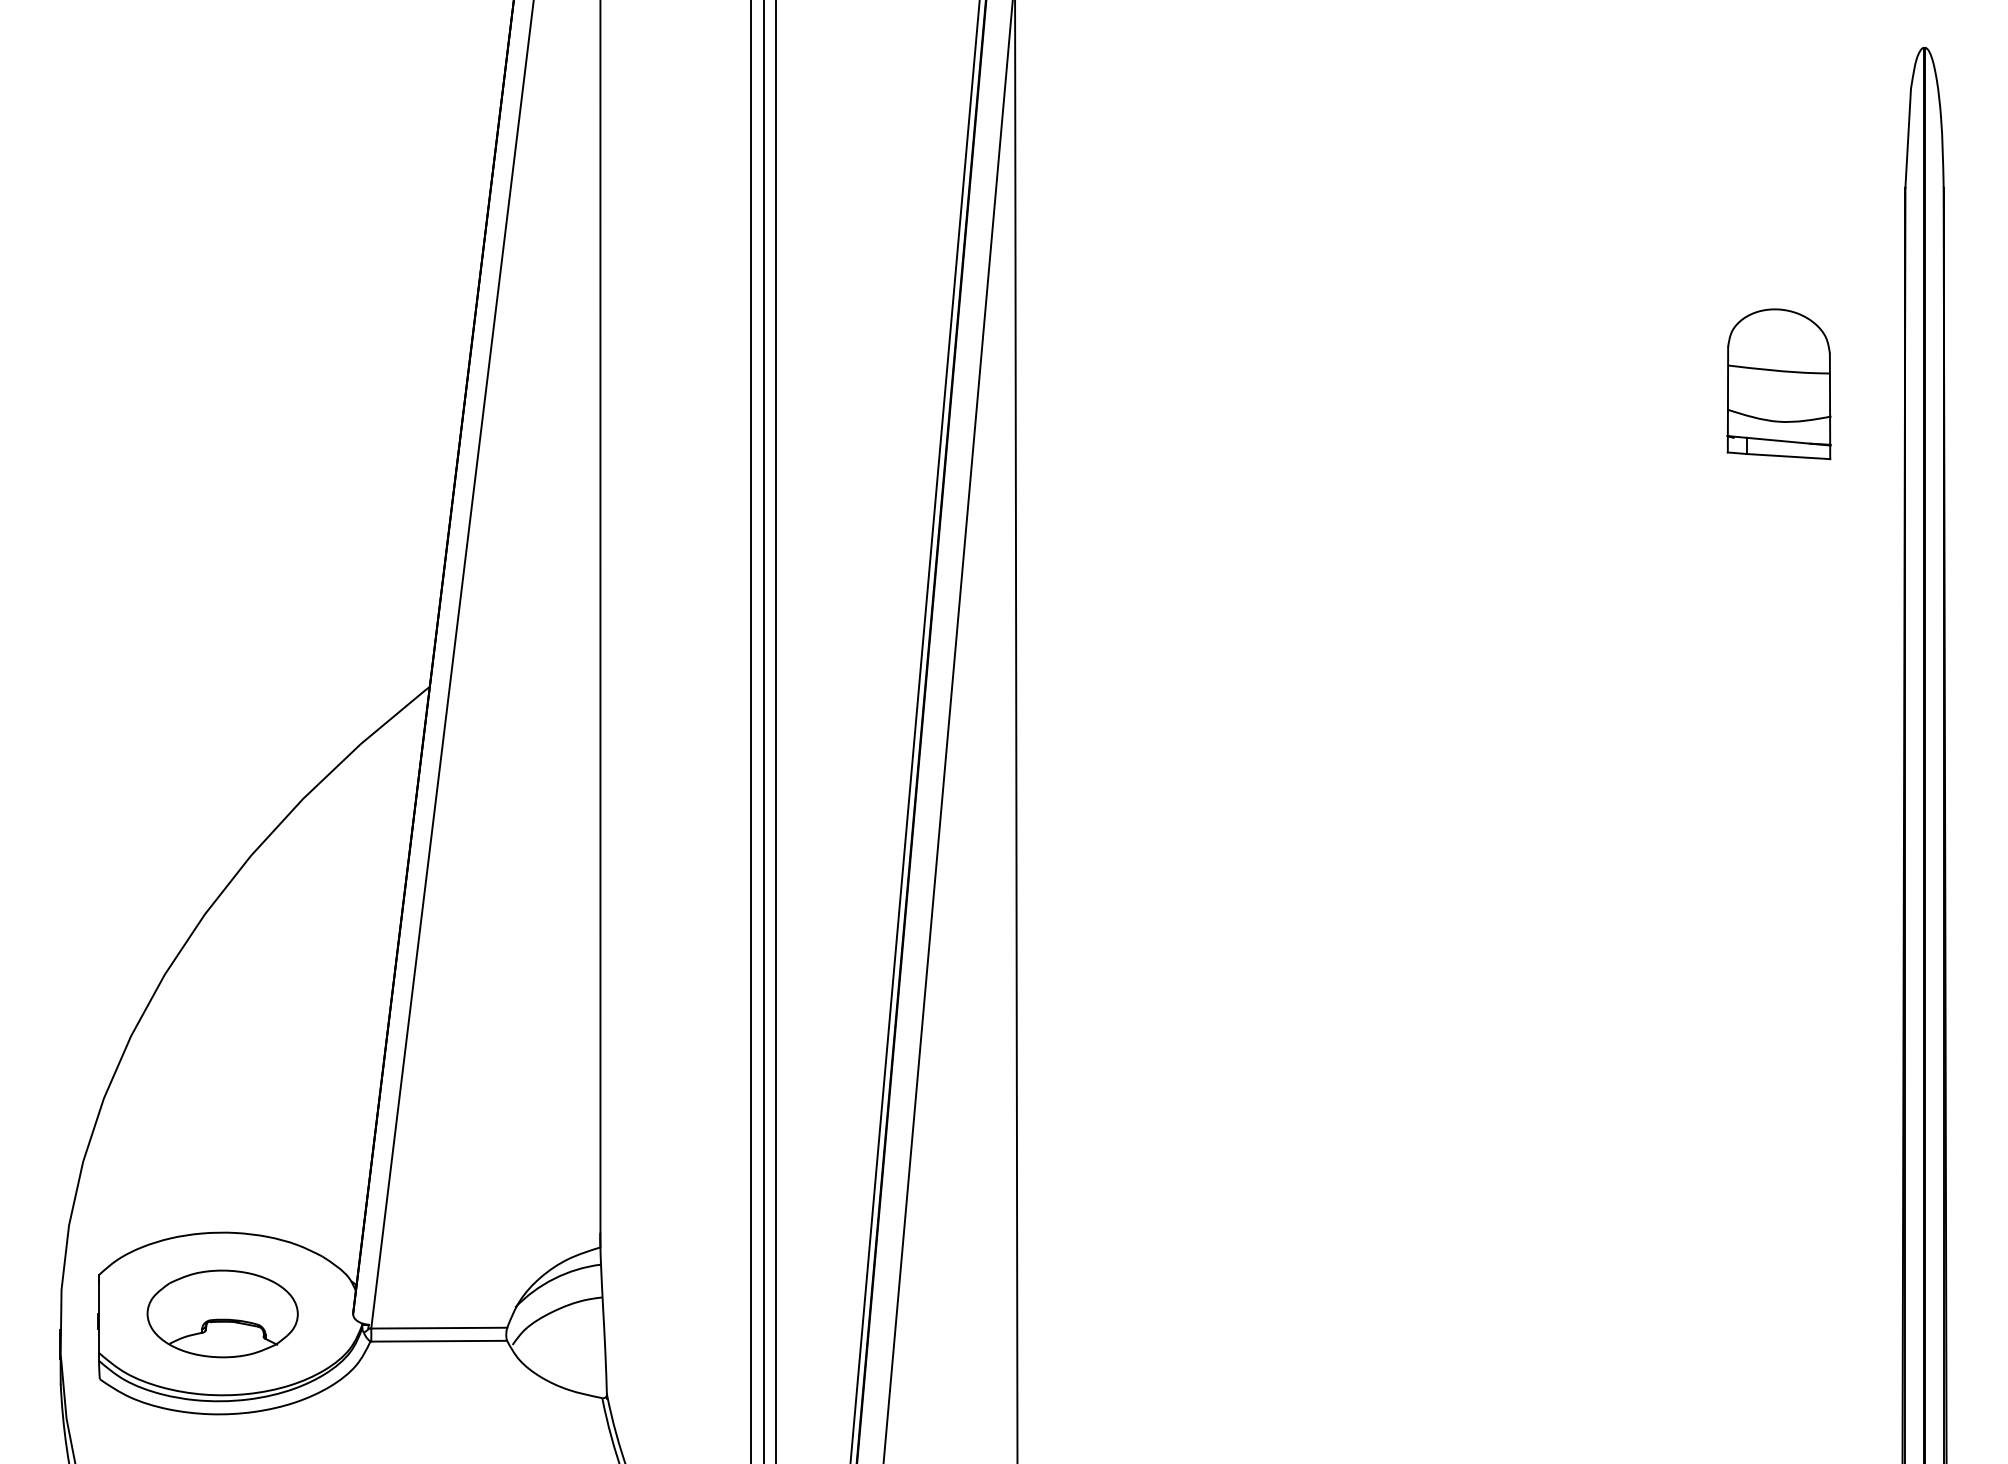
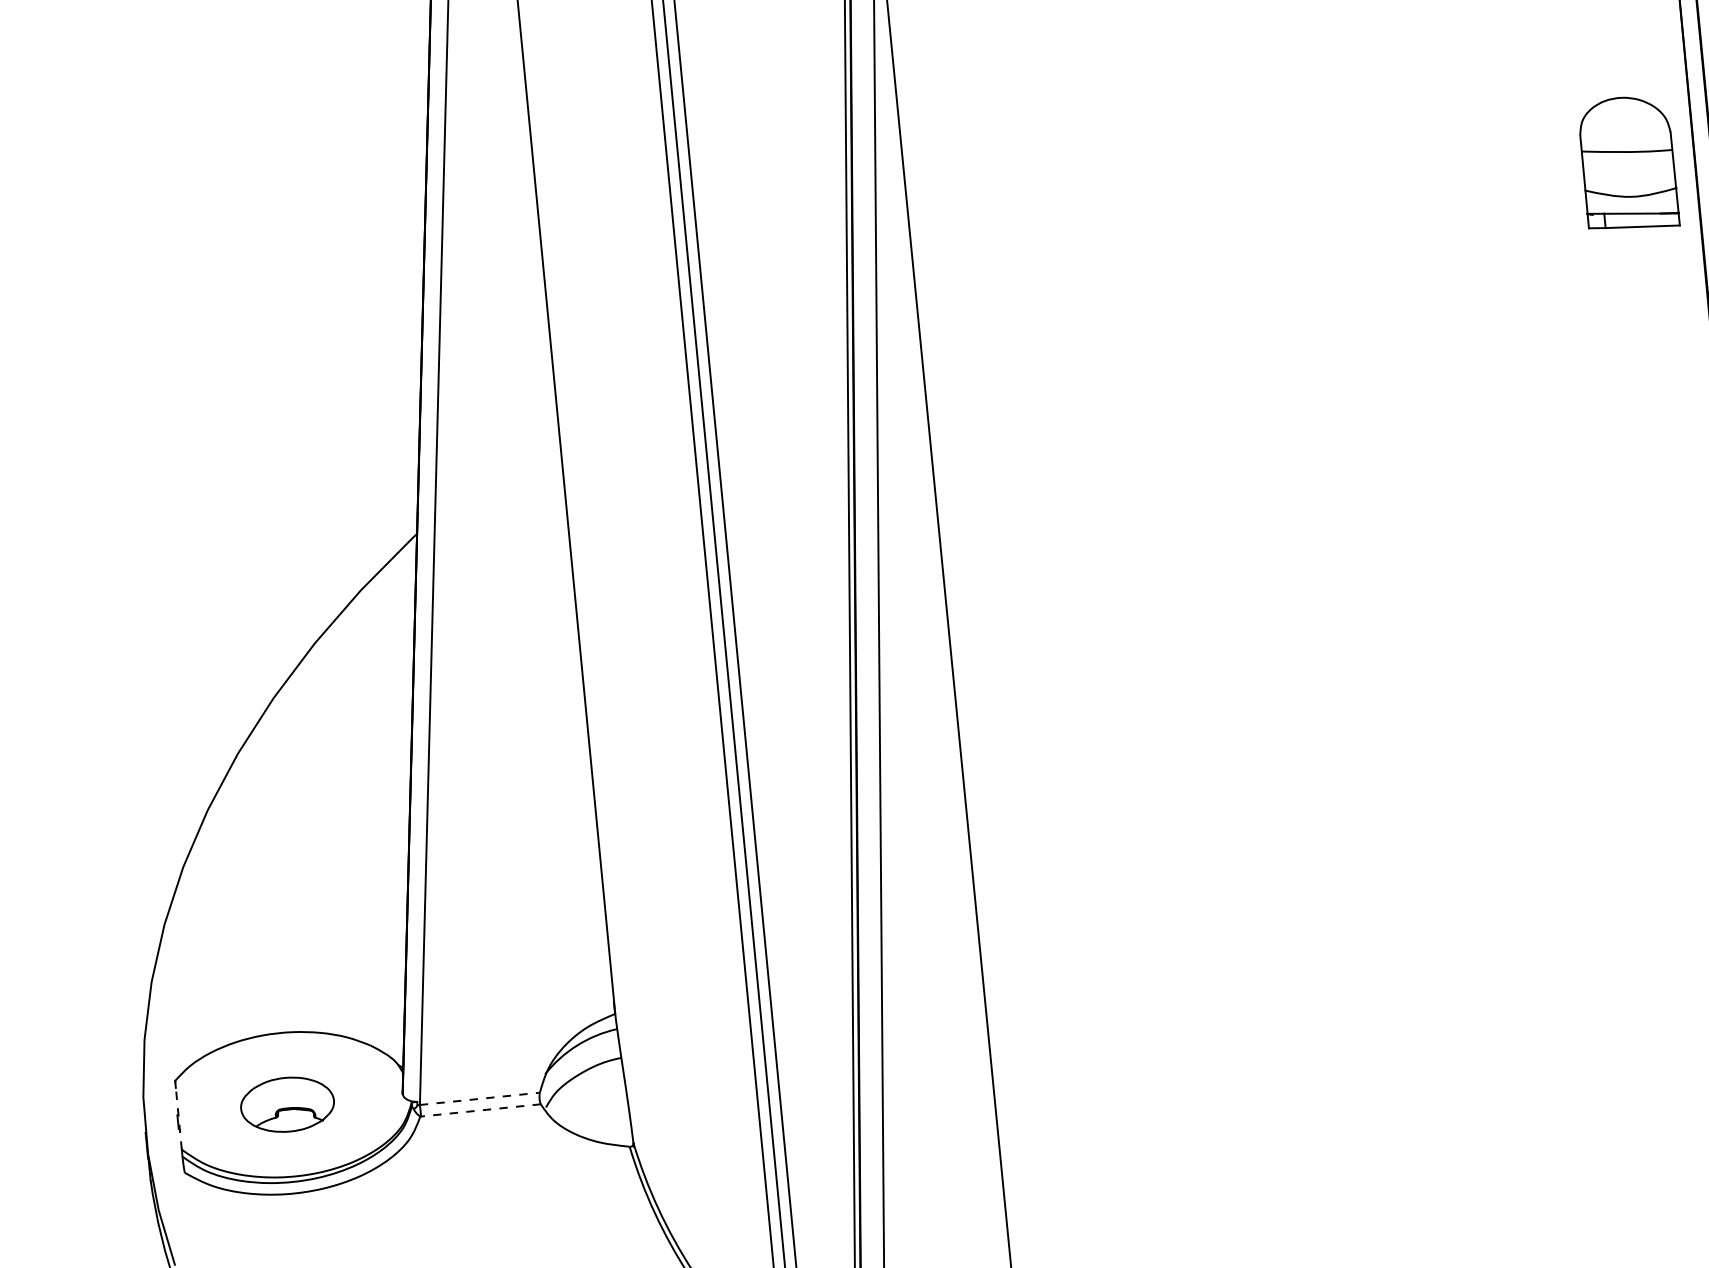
part: (1778, 384) -> (1627, 164), moved
line: (99, 1313) -> (178, 1114), solid -> dashed
part: (222, 1313) -> (287, 1104), size x0.7
line: (439, 1328) -> (480, 1099), solid -> dashed
line: (439, 1341) -> (481, 1110), solid -> dashed

